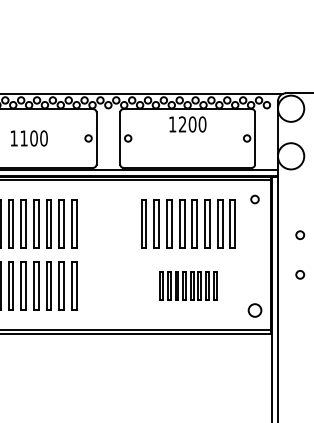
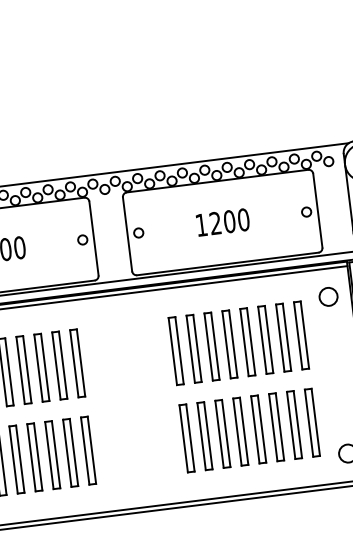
text: (187, 124) -> (222, 222), moved
circle: (254, 199) -> (327, 296), size x1.67
part: (188, 285) -> (249, 429), size x1.67

